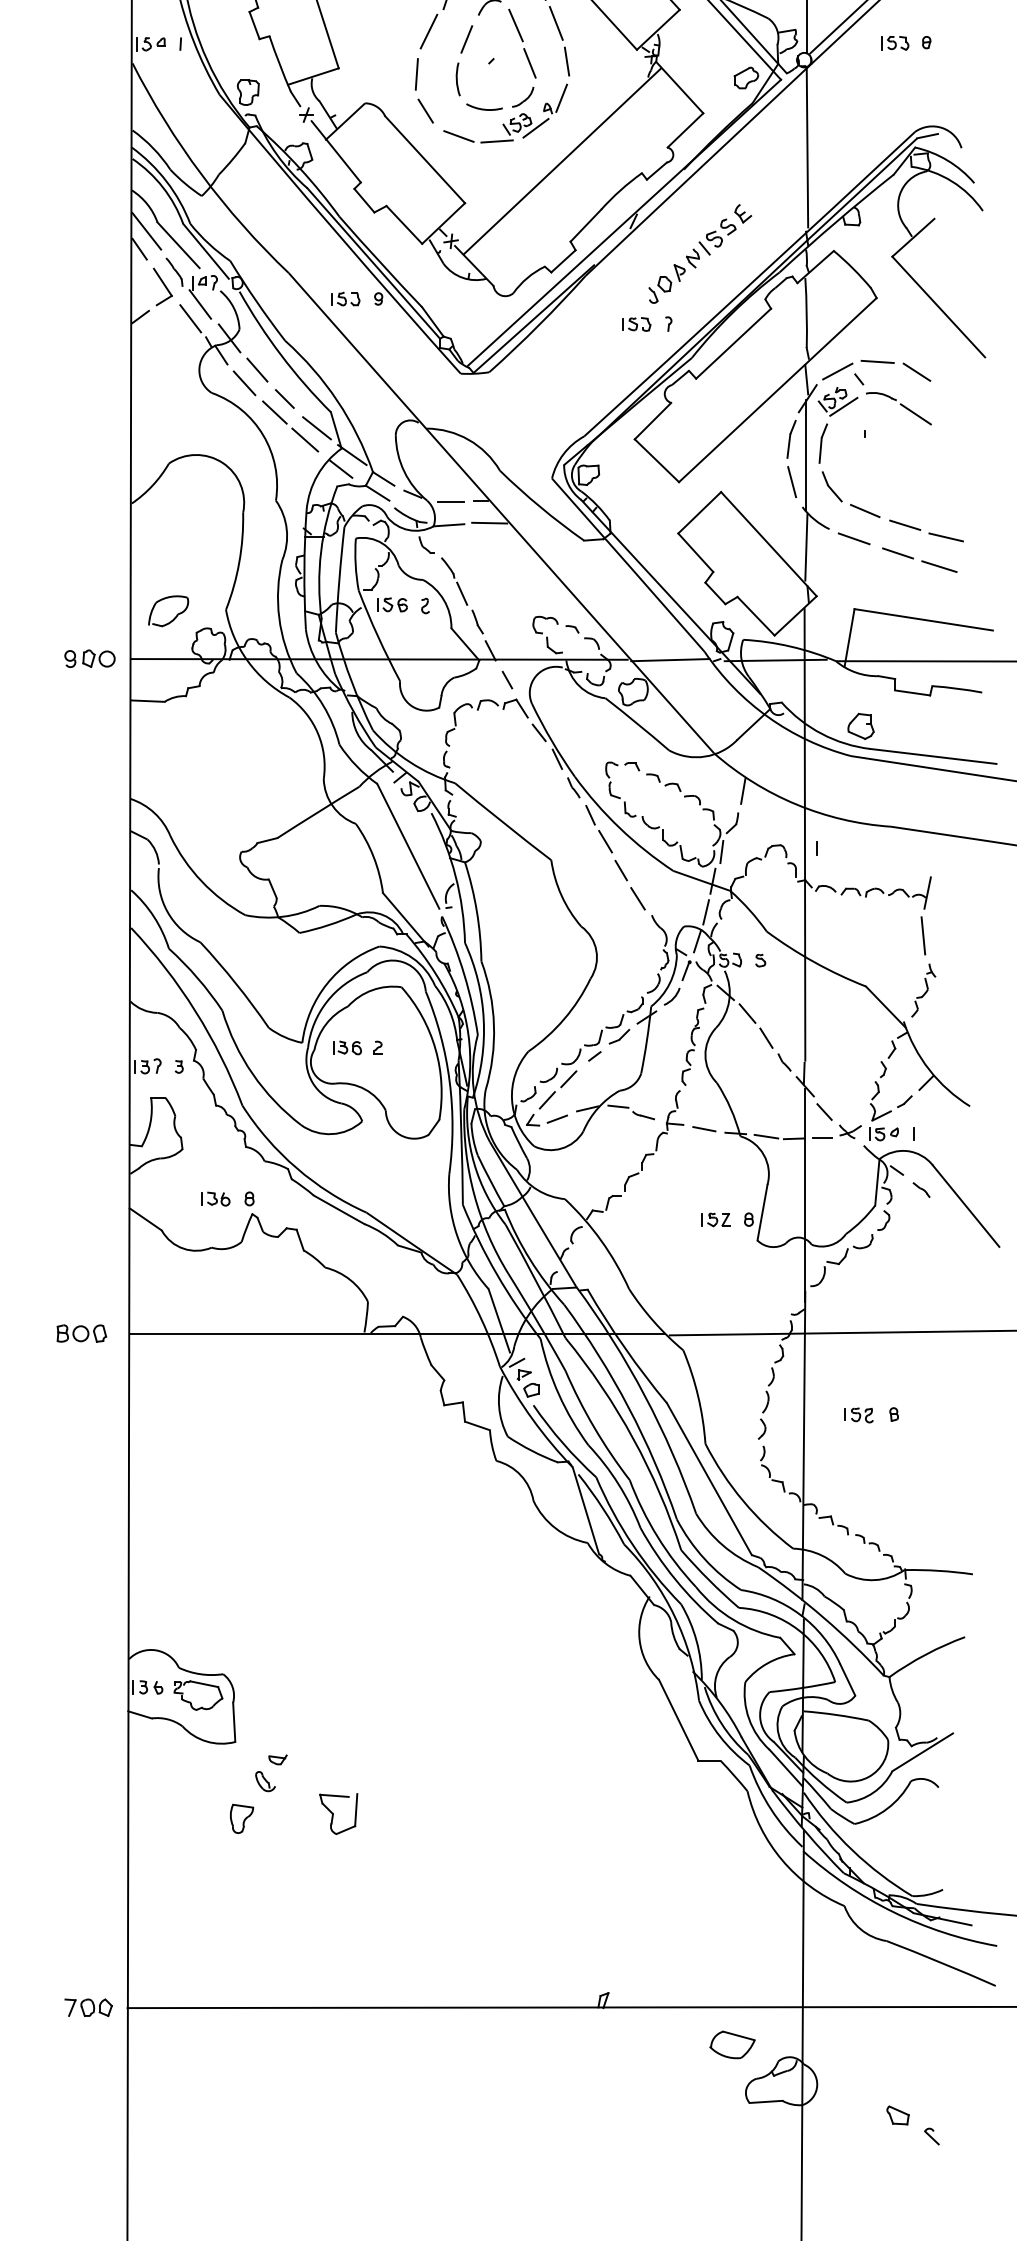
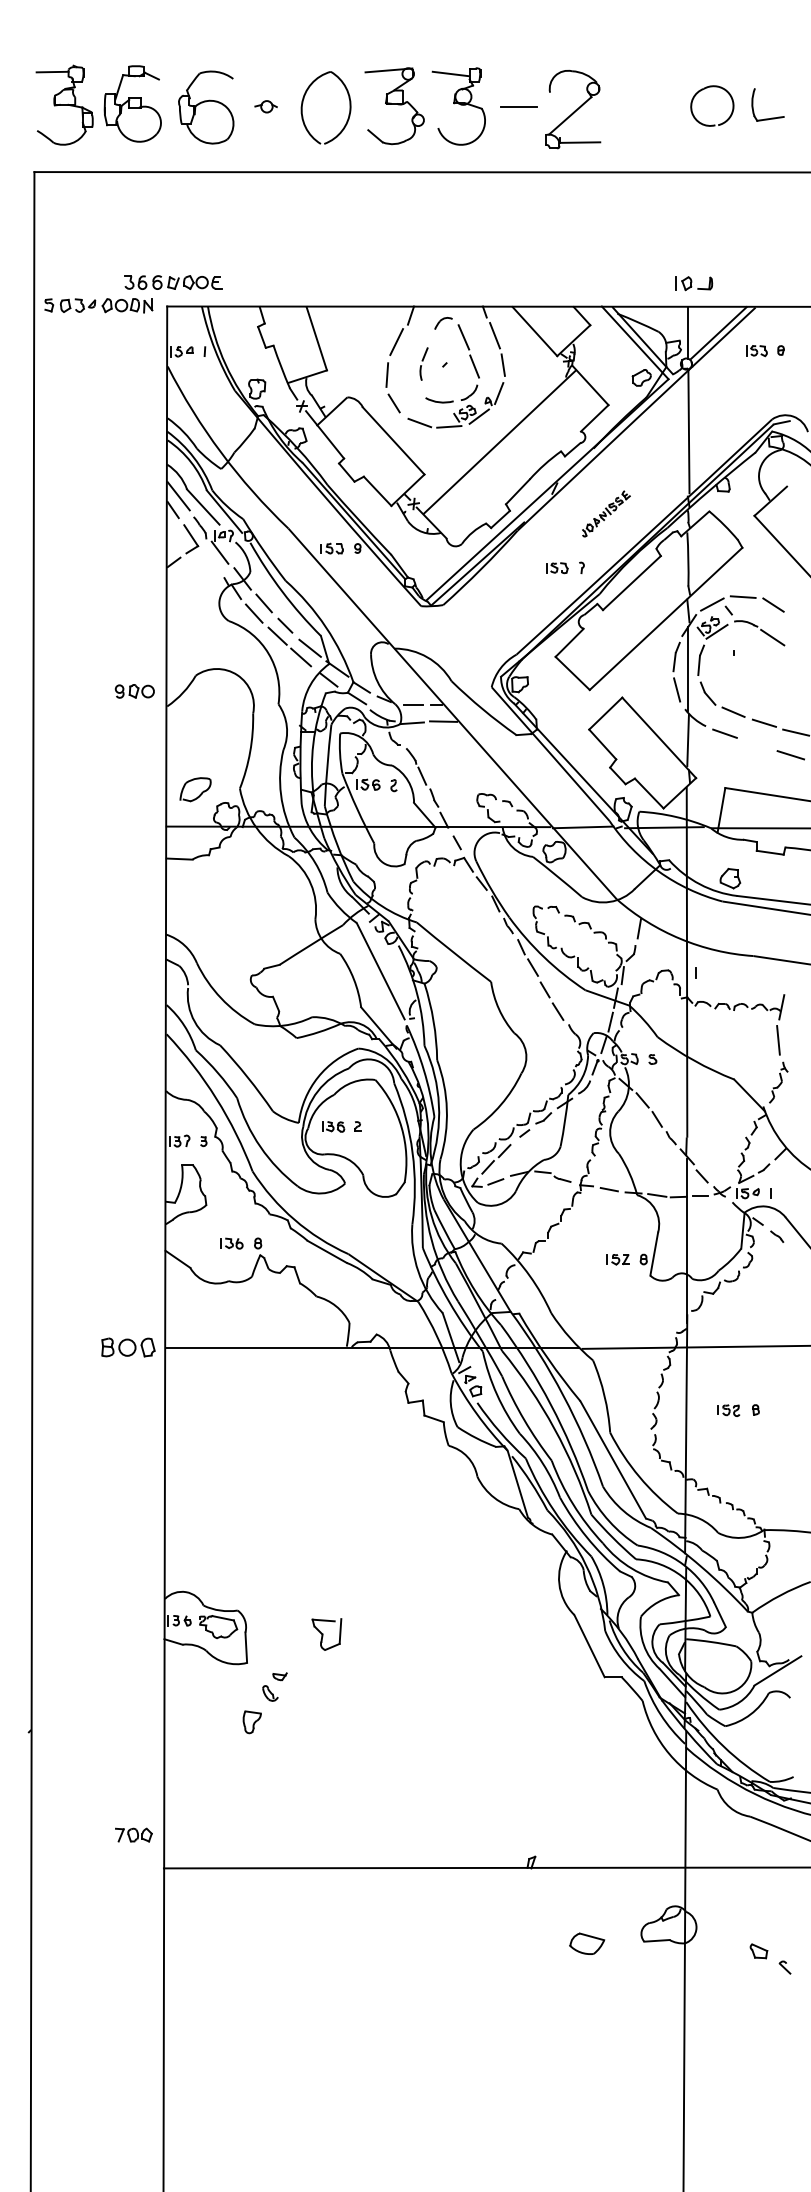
part: (463, 59) -> (423, 363), size x0.6
part: (700, 253) -> (606, 513), size x0.6
line: (190, 318) -> (212, 563), removed
line: (897, 552) -> (758, 744), removed
part: (89, 658) -> (134, 691), moved
part: (81, 1333) -> (128, 1347), size x1.4
part: (338, 1813) -> (326, 1634), moved
part: (88, 2006) -> (133, 1834), moved
part: (733, 2044) -> (587, 1943), moved

